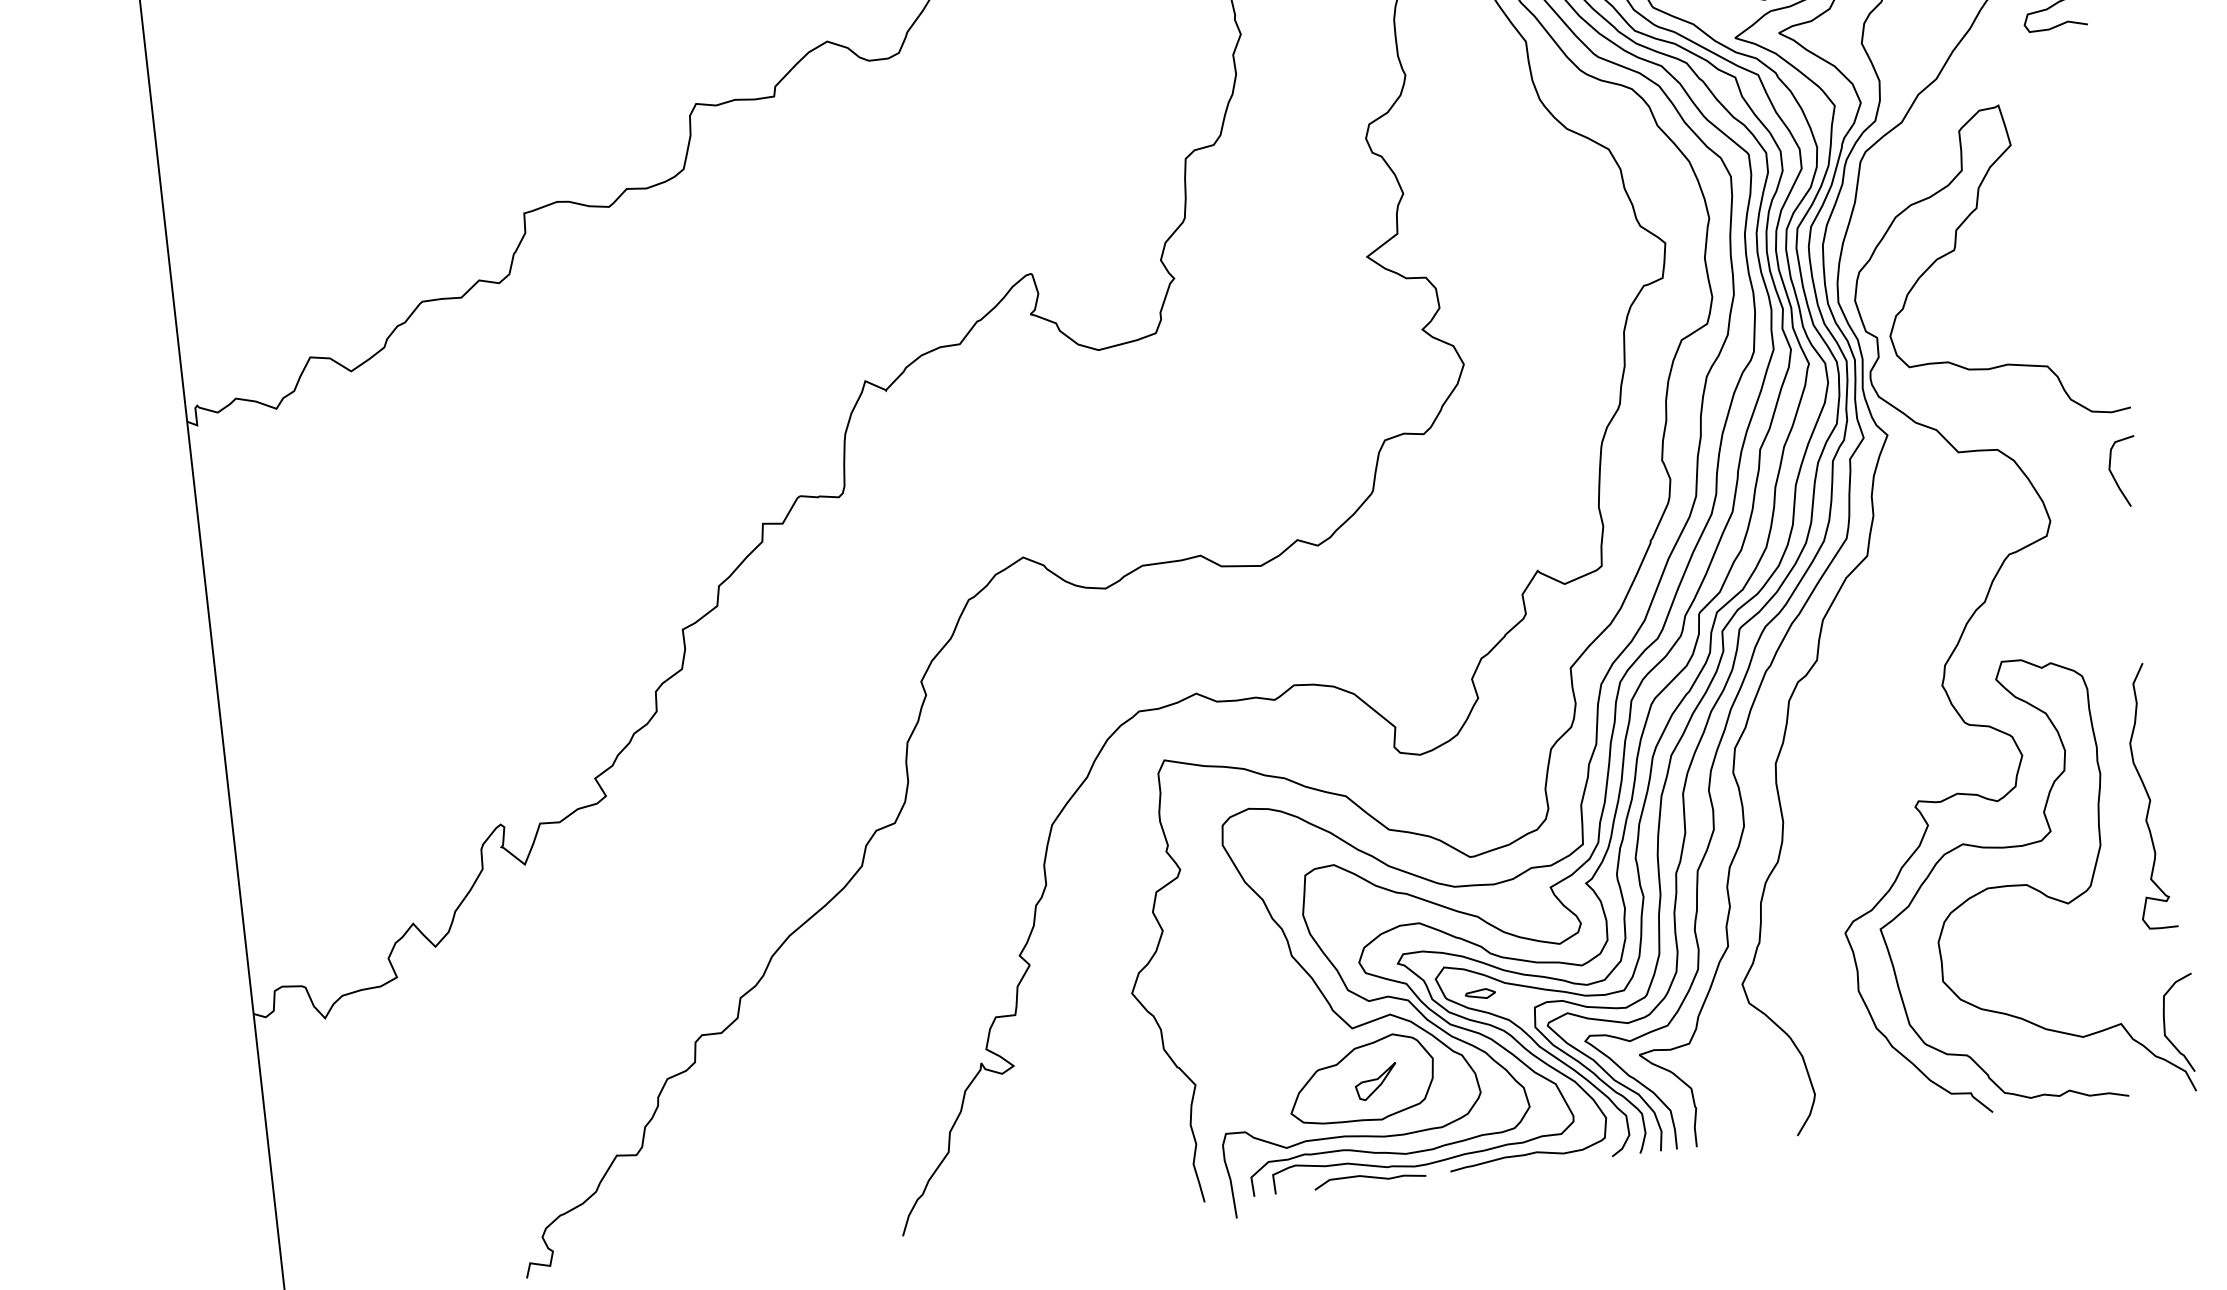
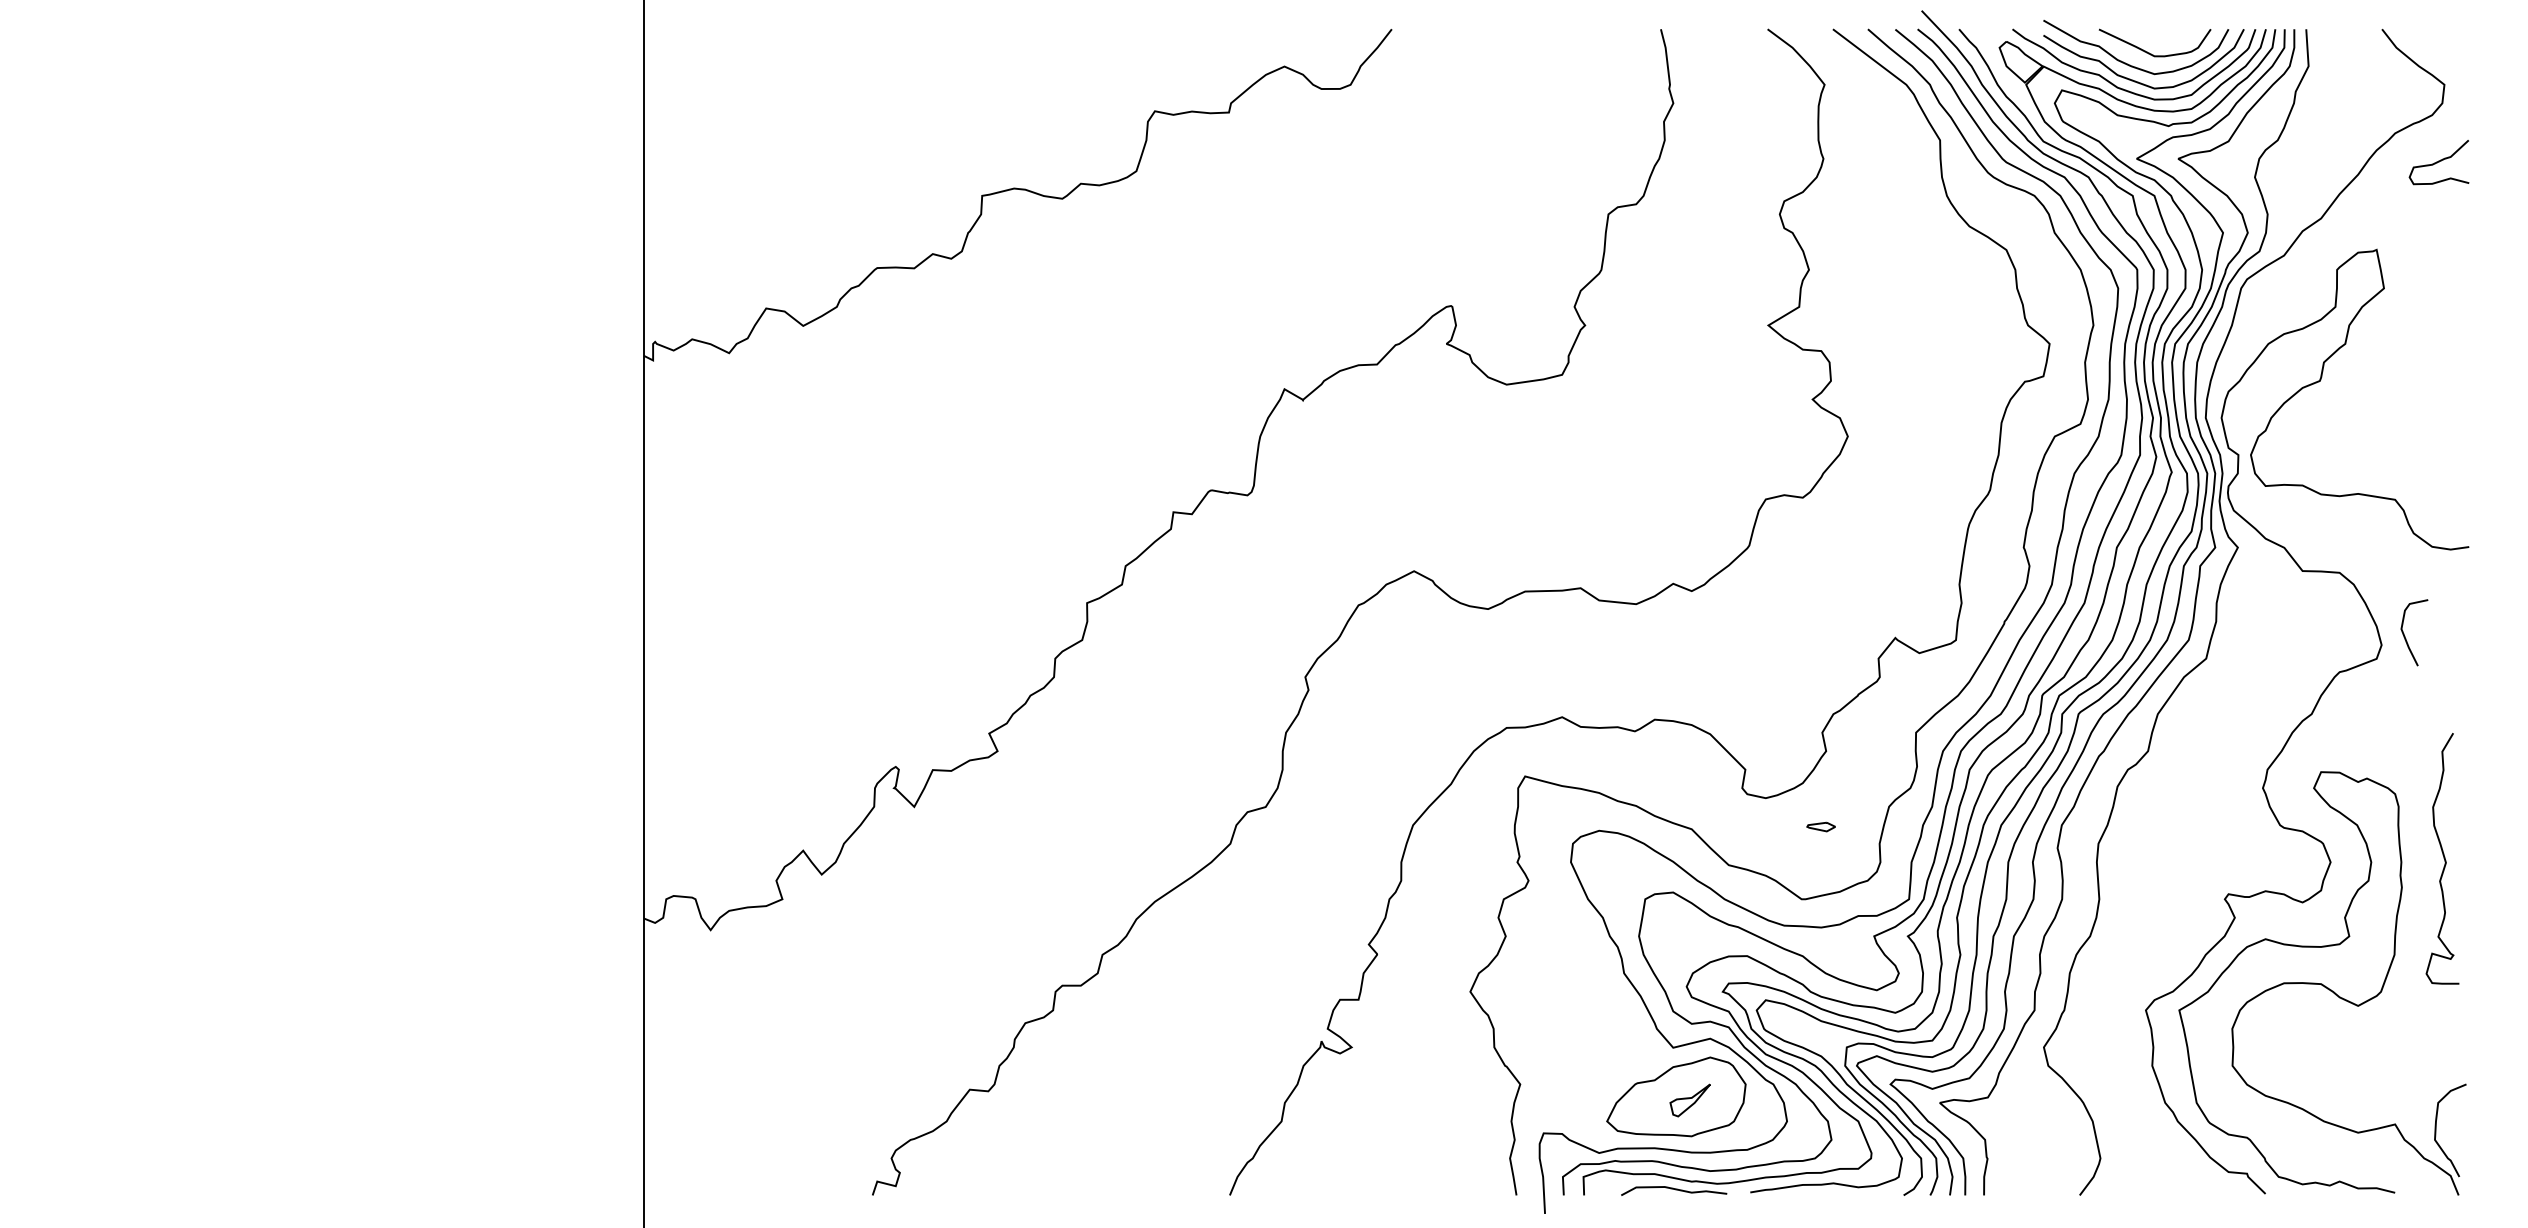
curve: (2114, 476) -> (2405, 636), moved
curve: (2147, 796) -> (2443, 858), moved
part: (1479, 993) -> (1820, 826), moved

